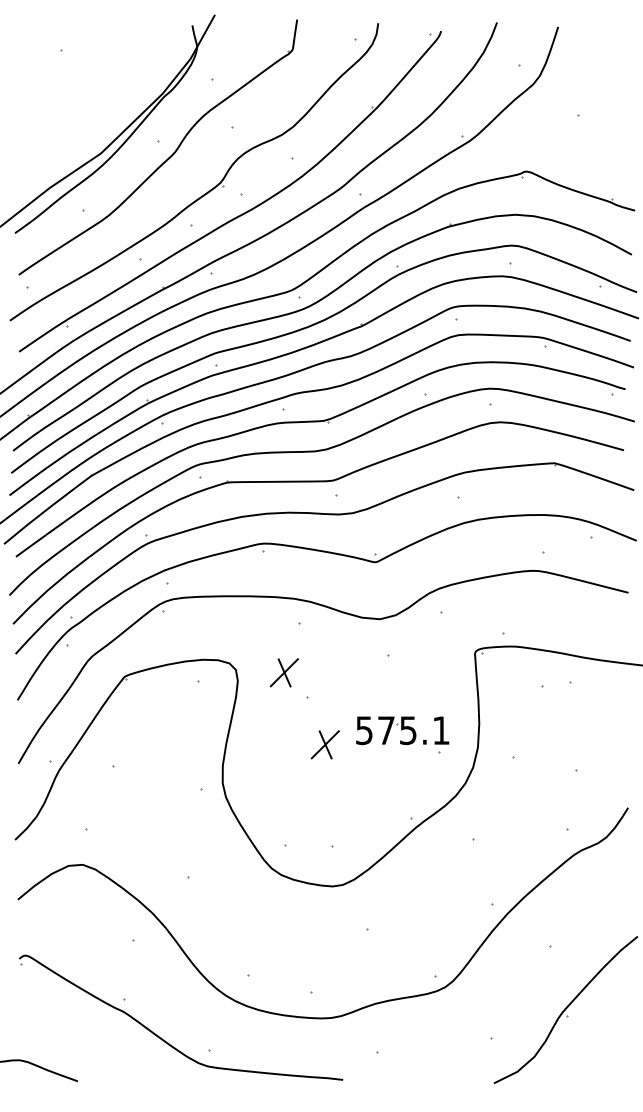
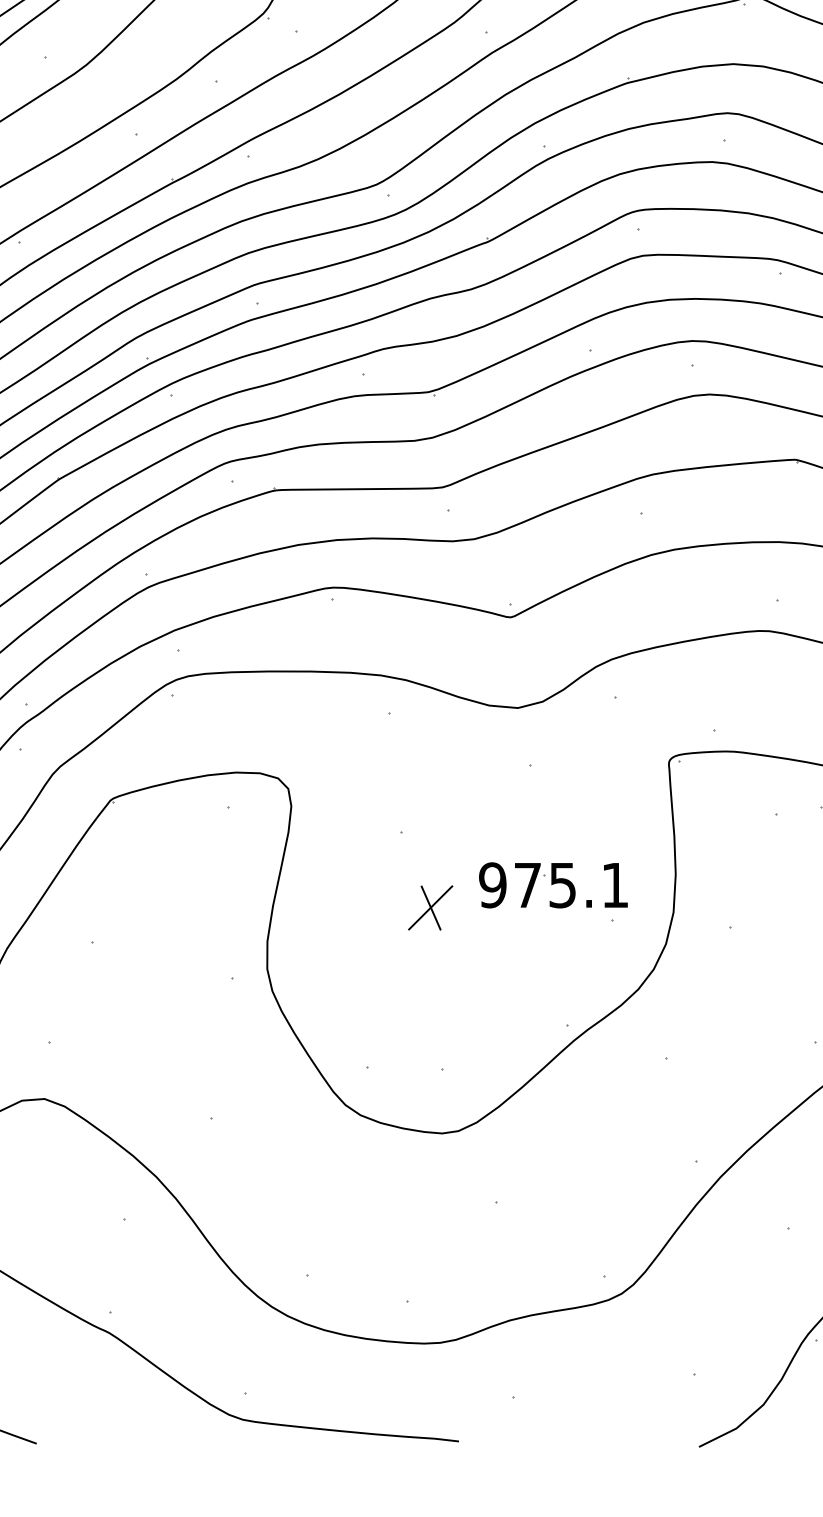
part: (283, 672) -> (364, 792), removed
text: (363, 730) -> (491, 885), 575.1 -> 975.1

